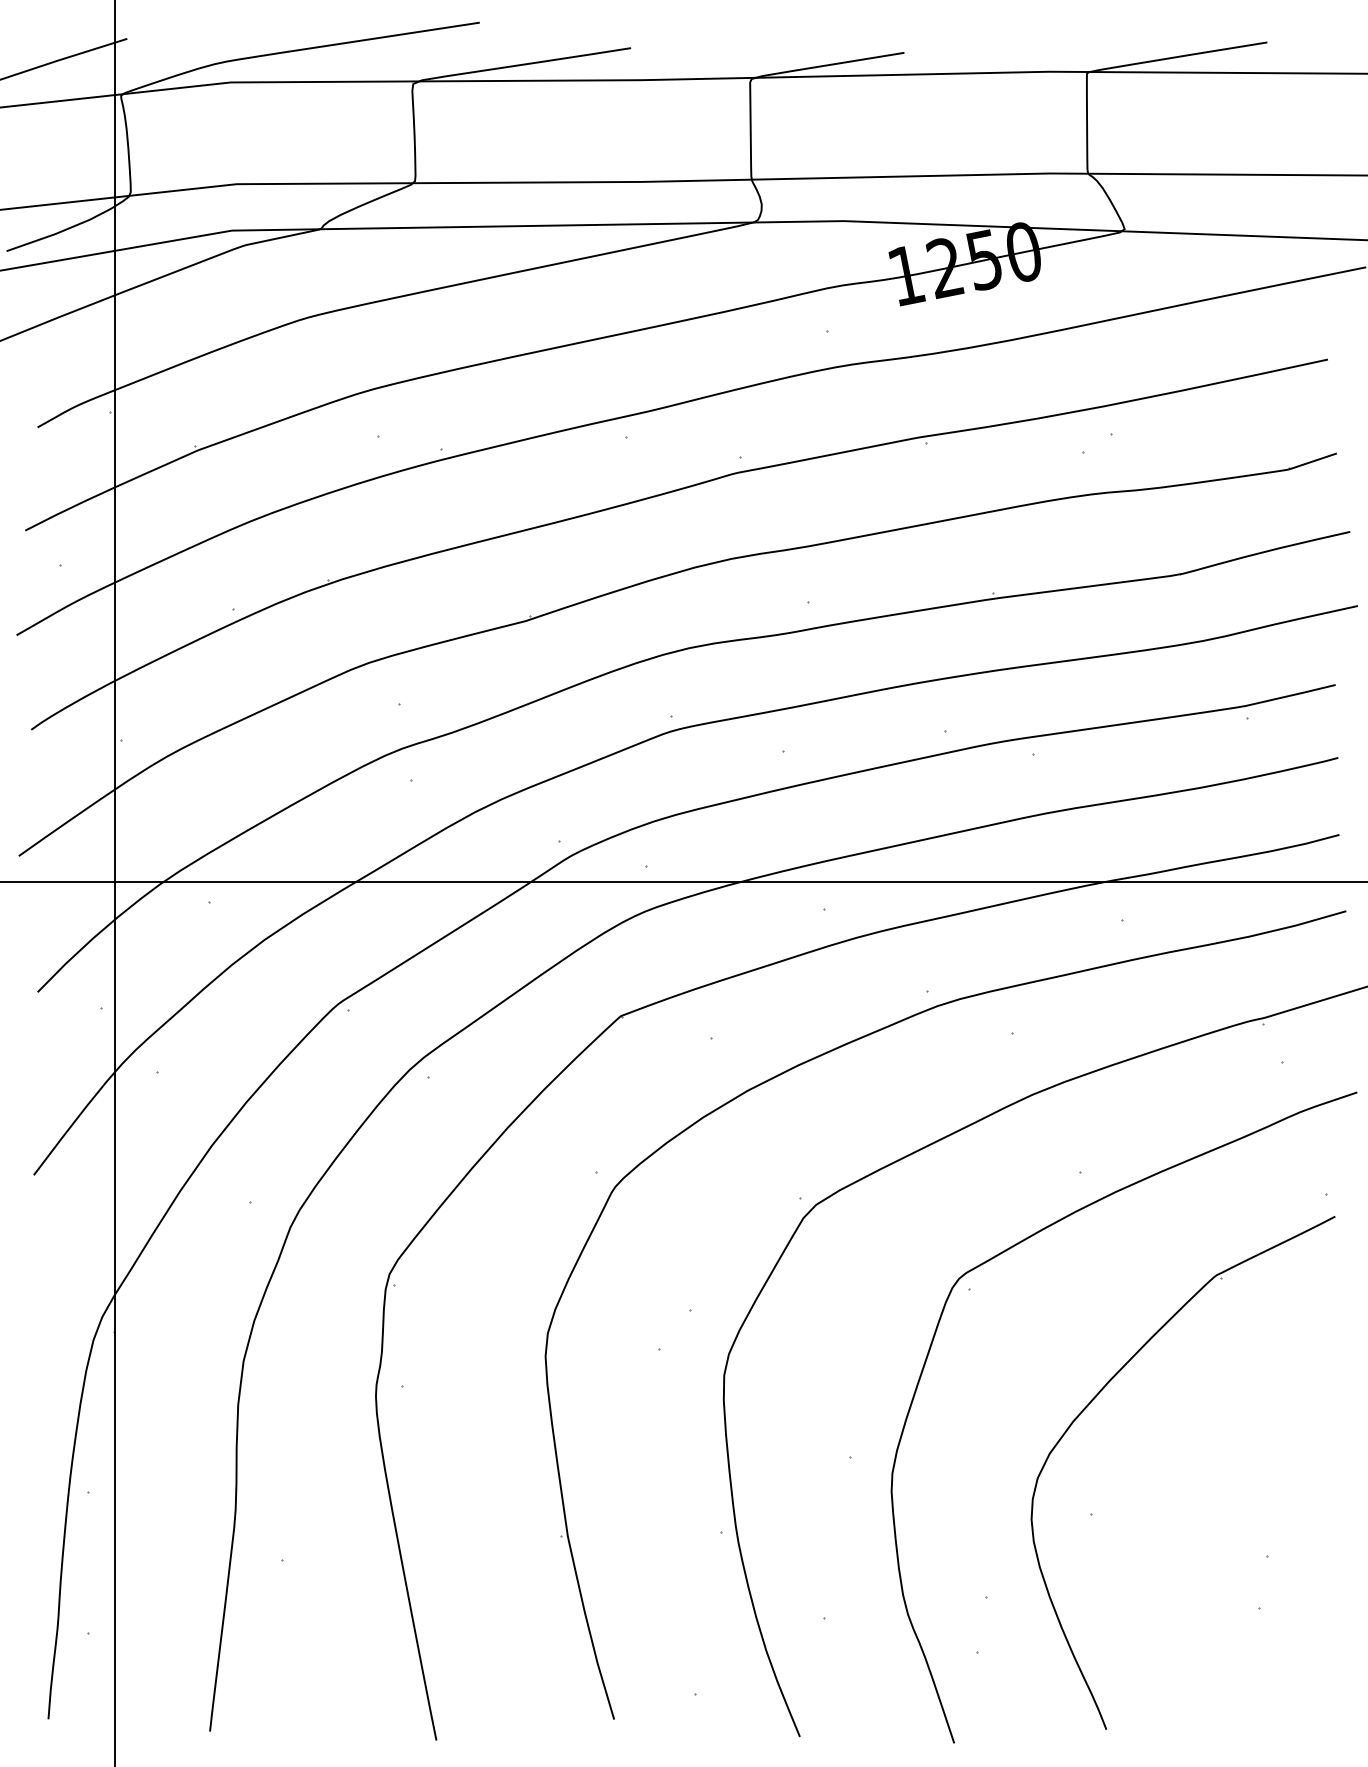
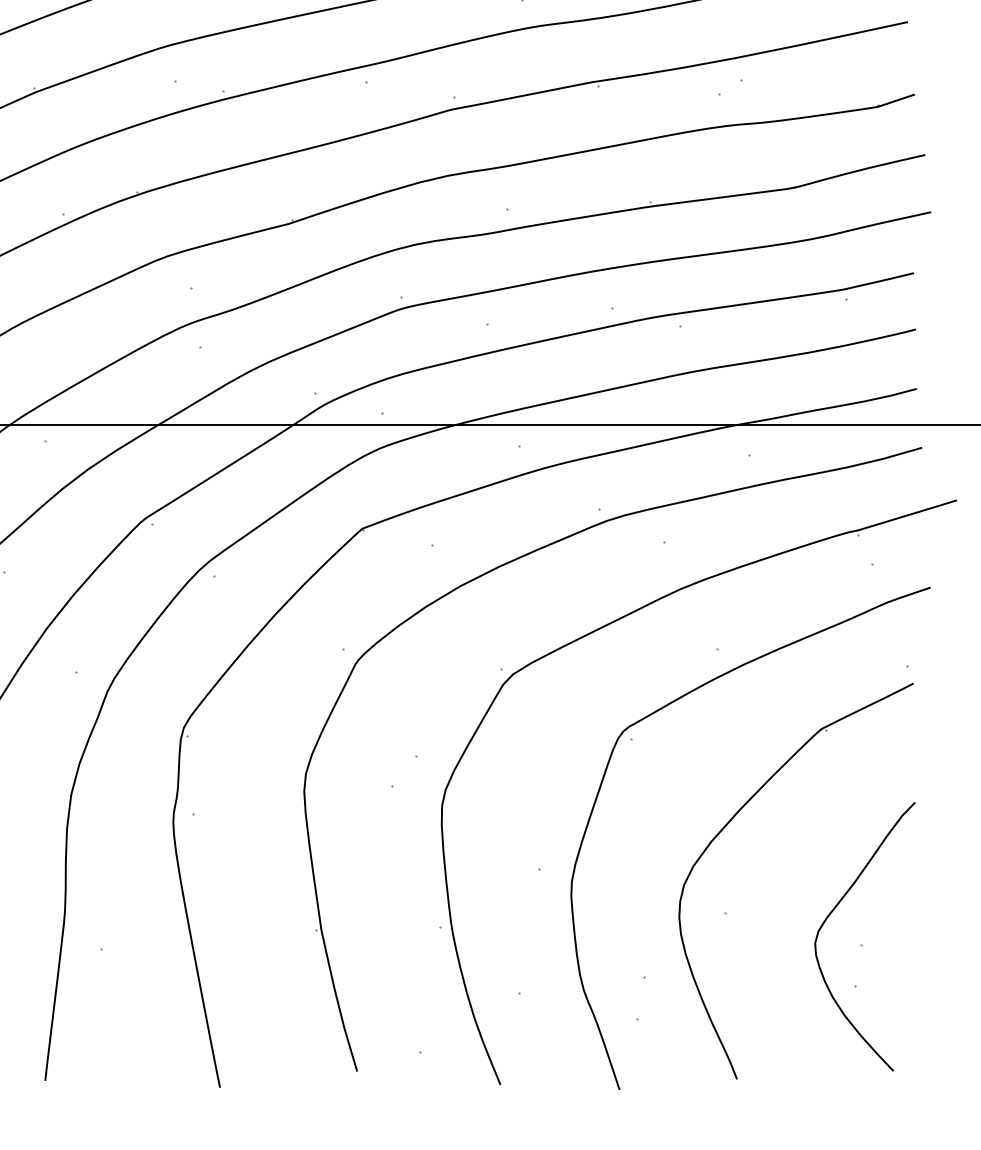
curve: (1231, 1511) -> (833, 911), added

